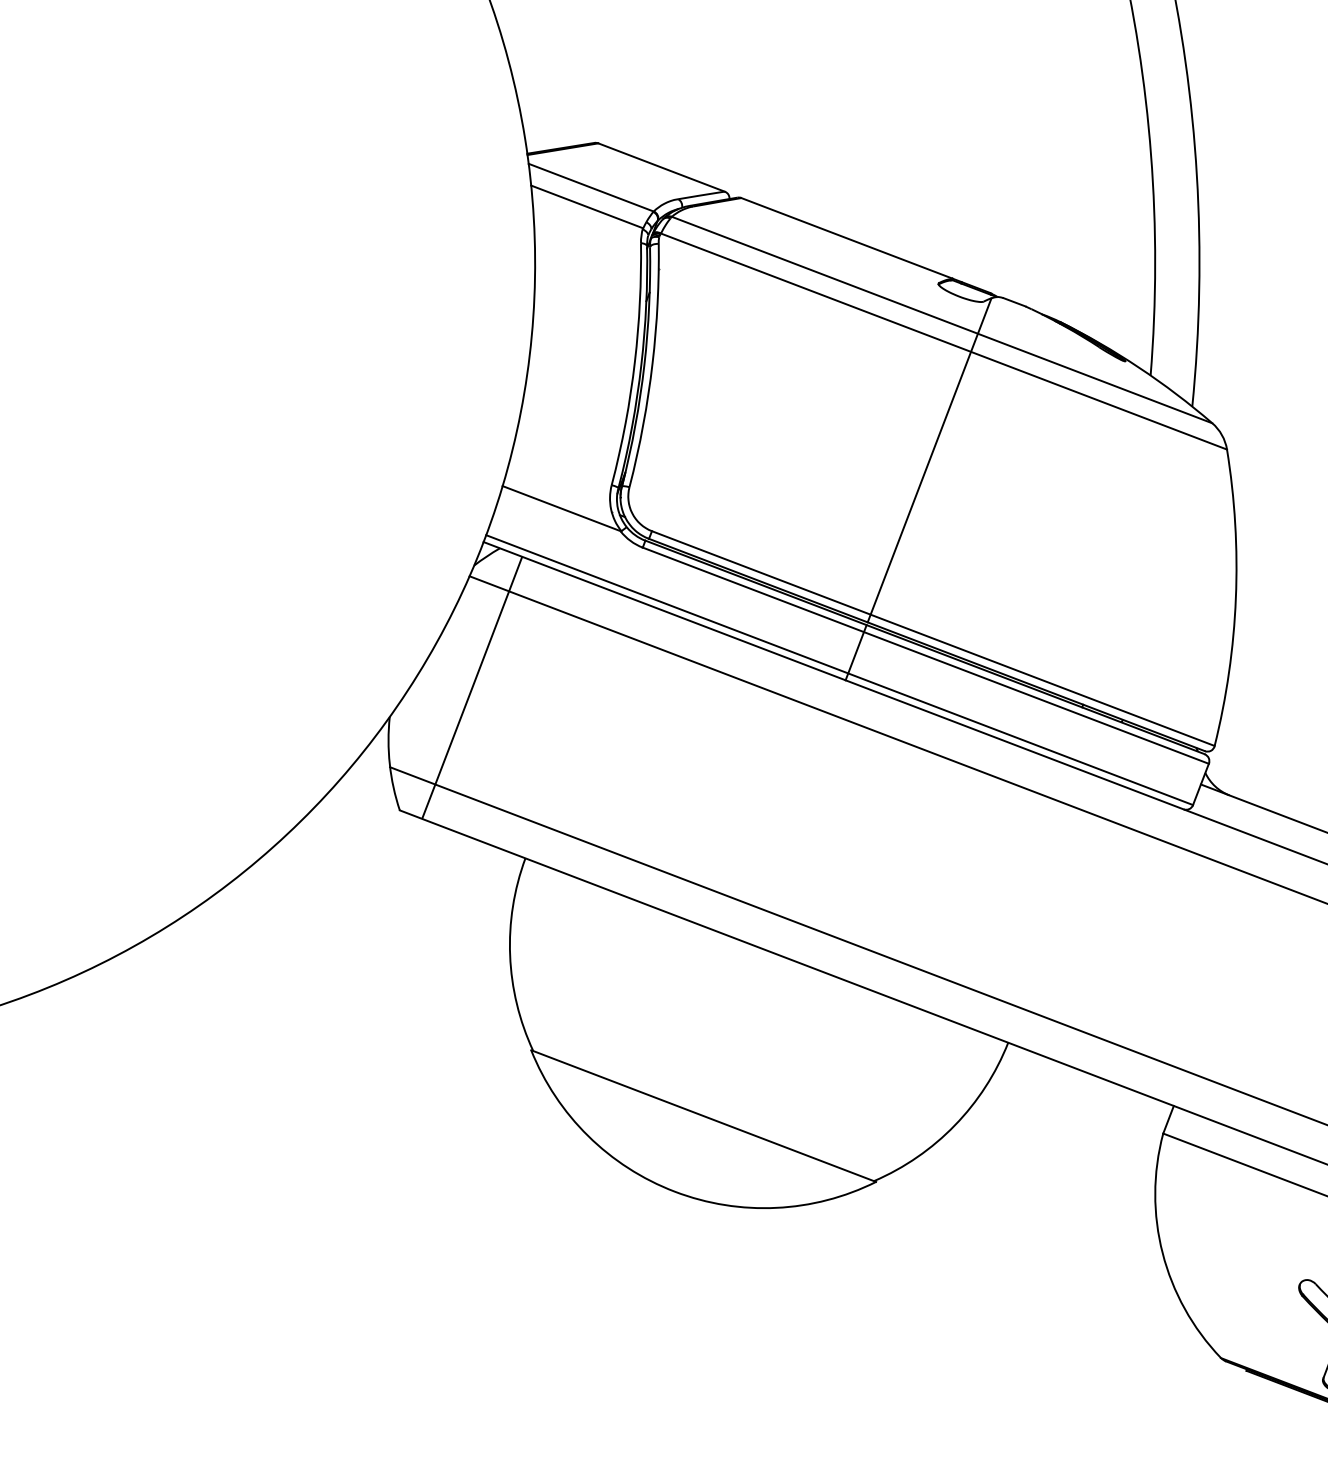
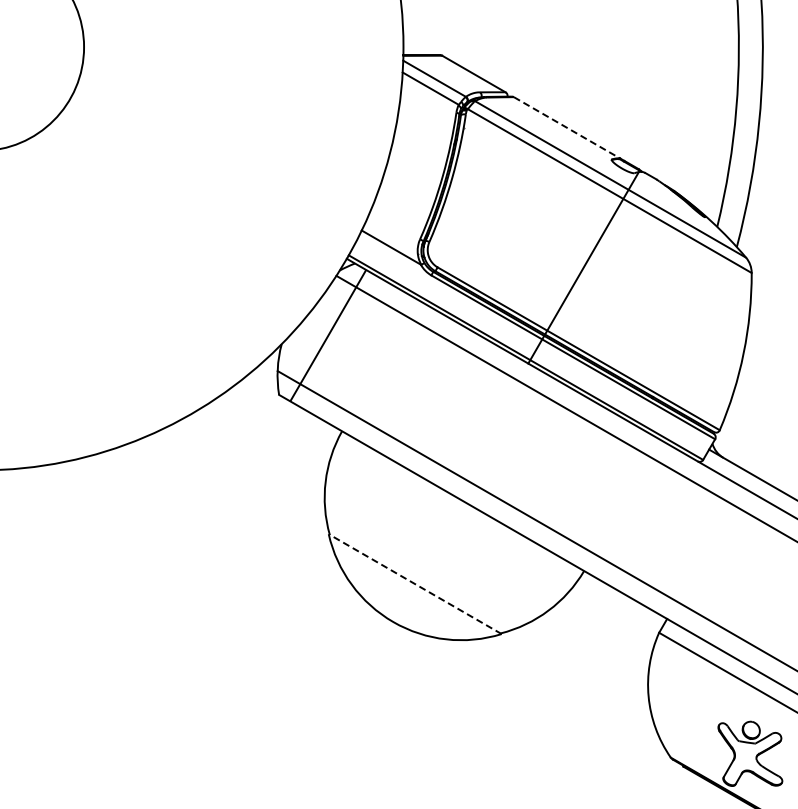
line: (848, 237) -> (567, 127), solid -> dashed
line: (704, 1116) -> (415, 584), solid -> dashed

